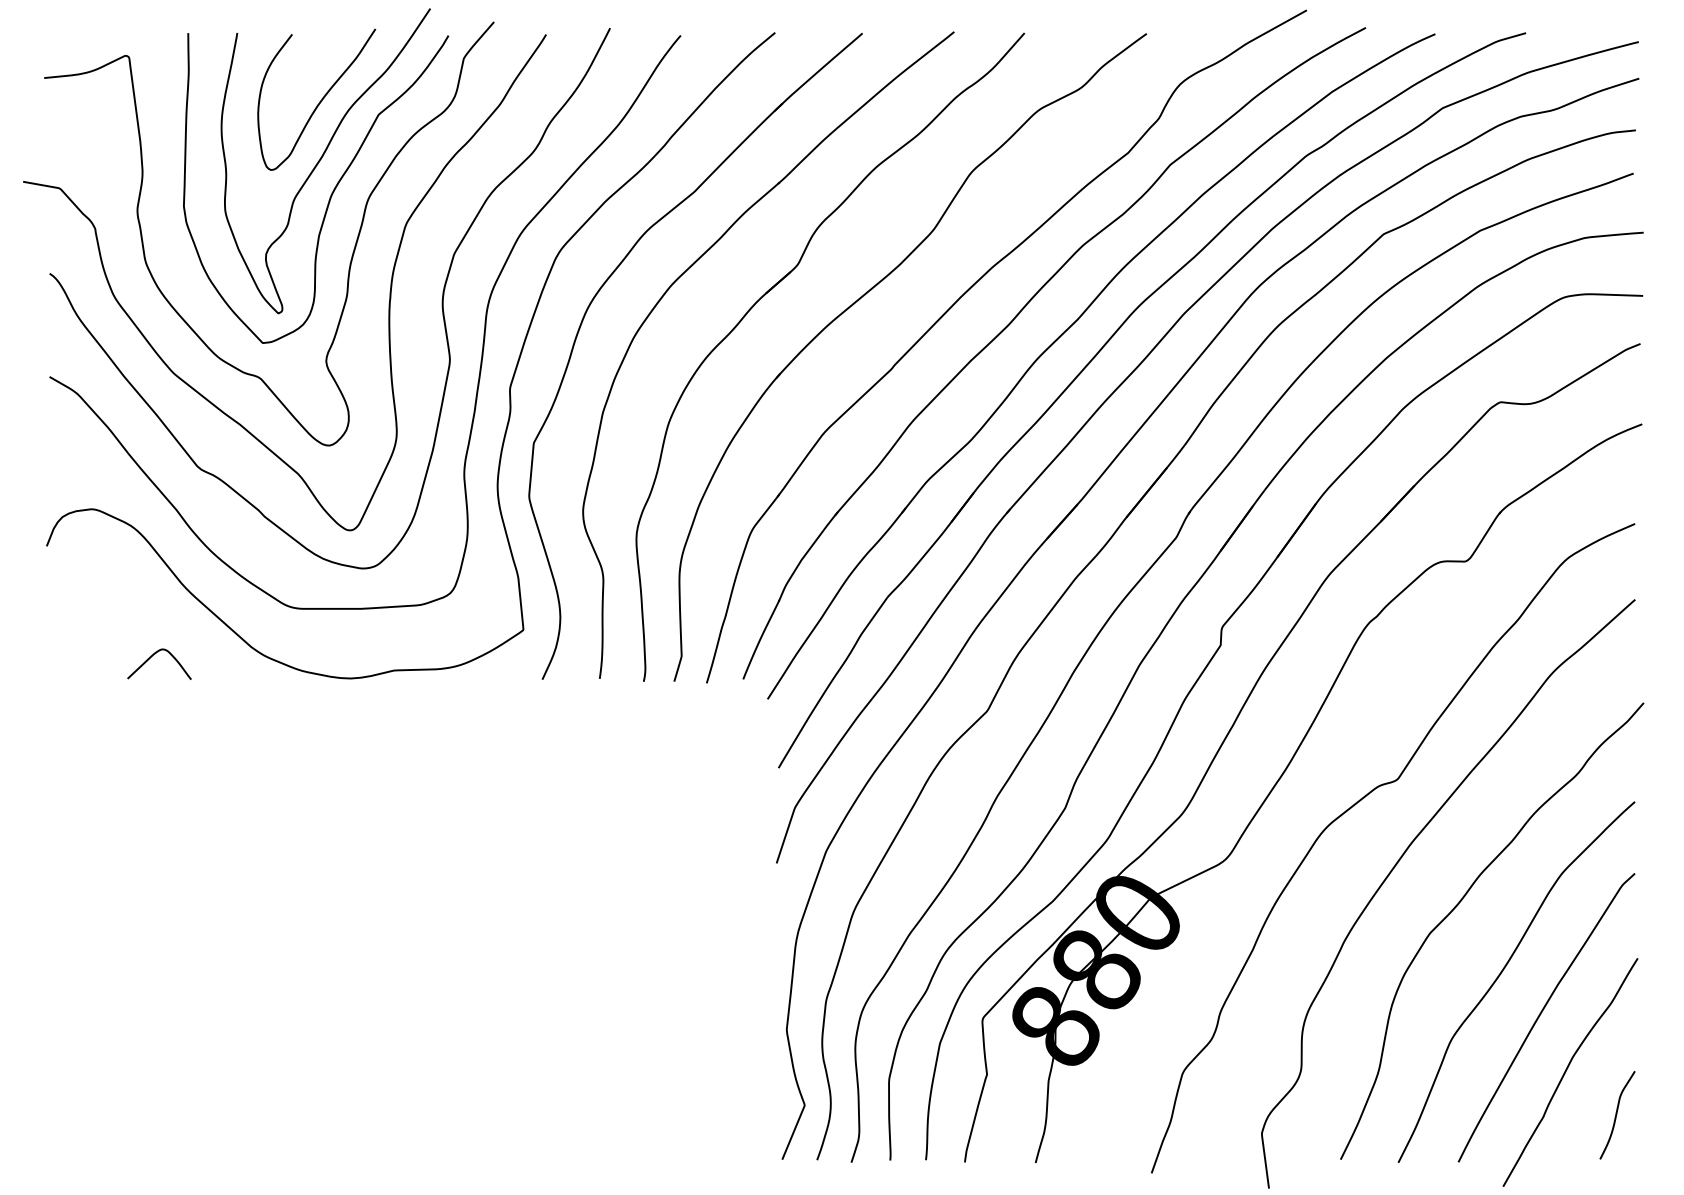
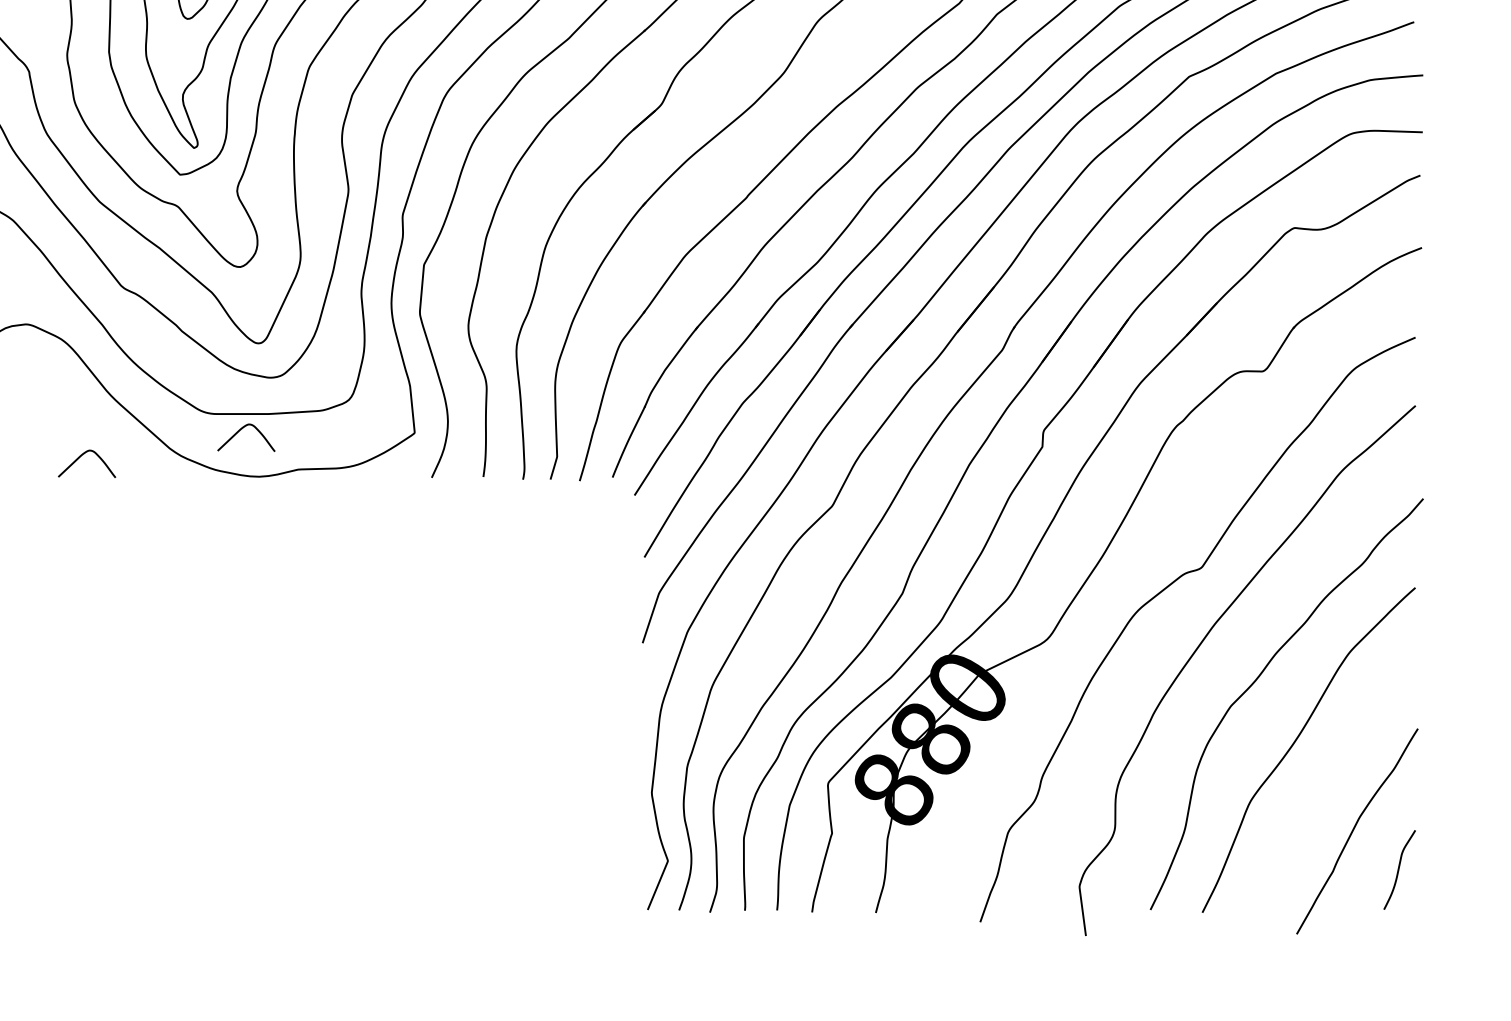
curve: (332, 625) -> (242, 429), added
curve: (1541, 1014) -> (1331, 779), removed

